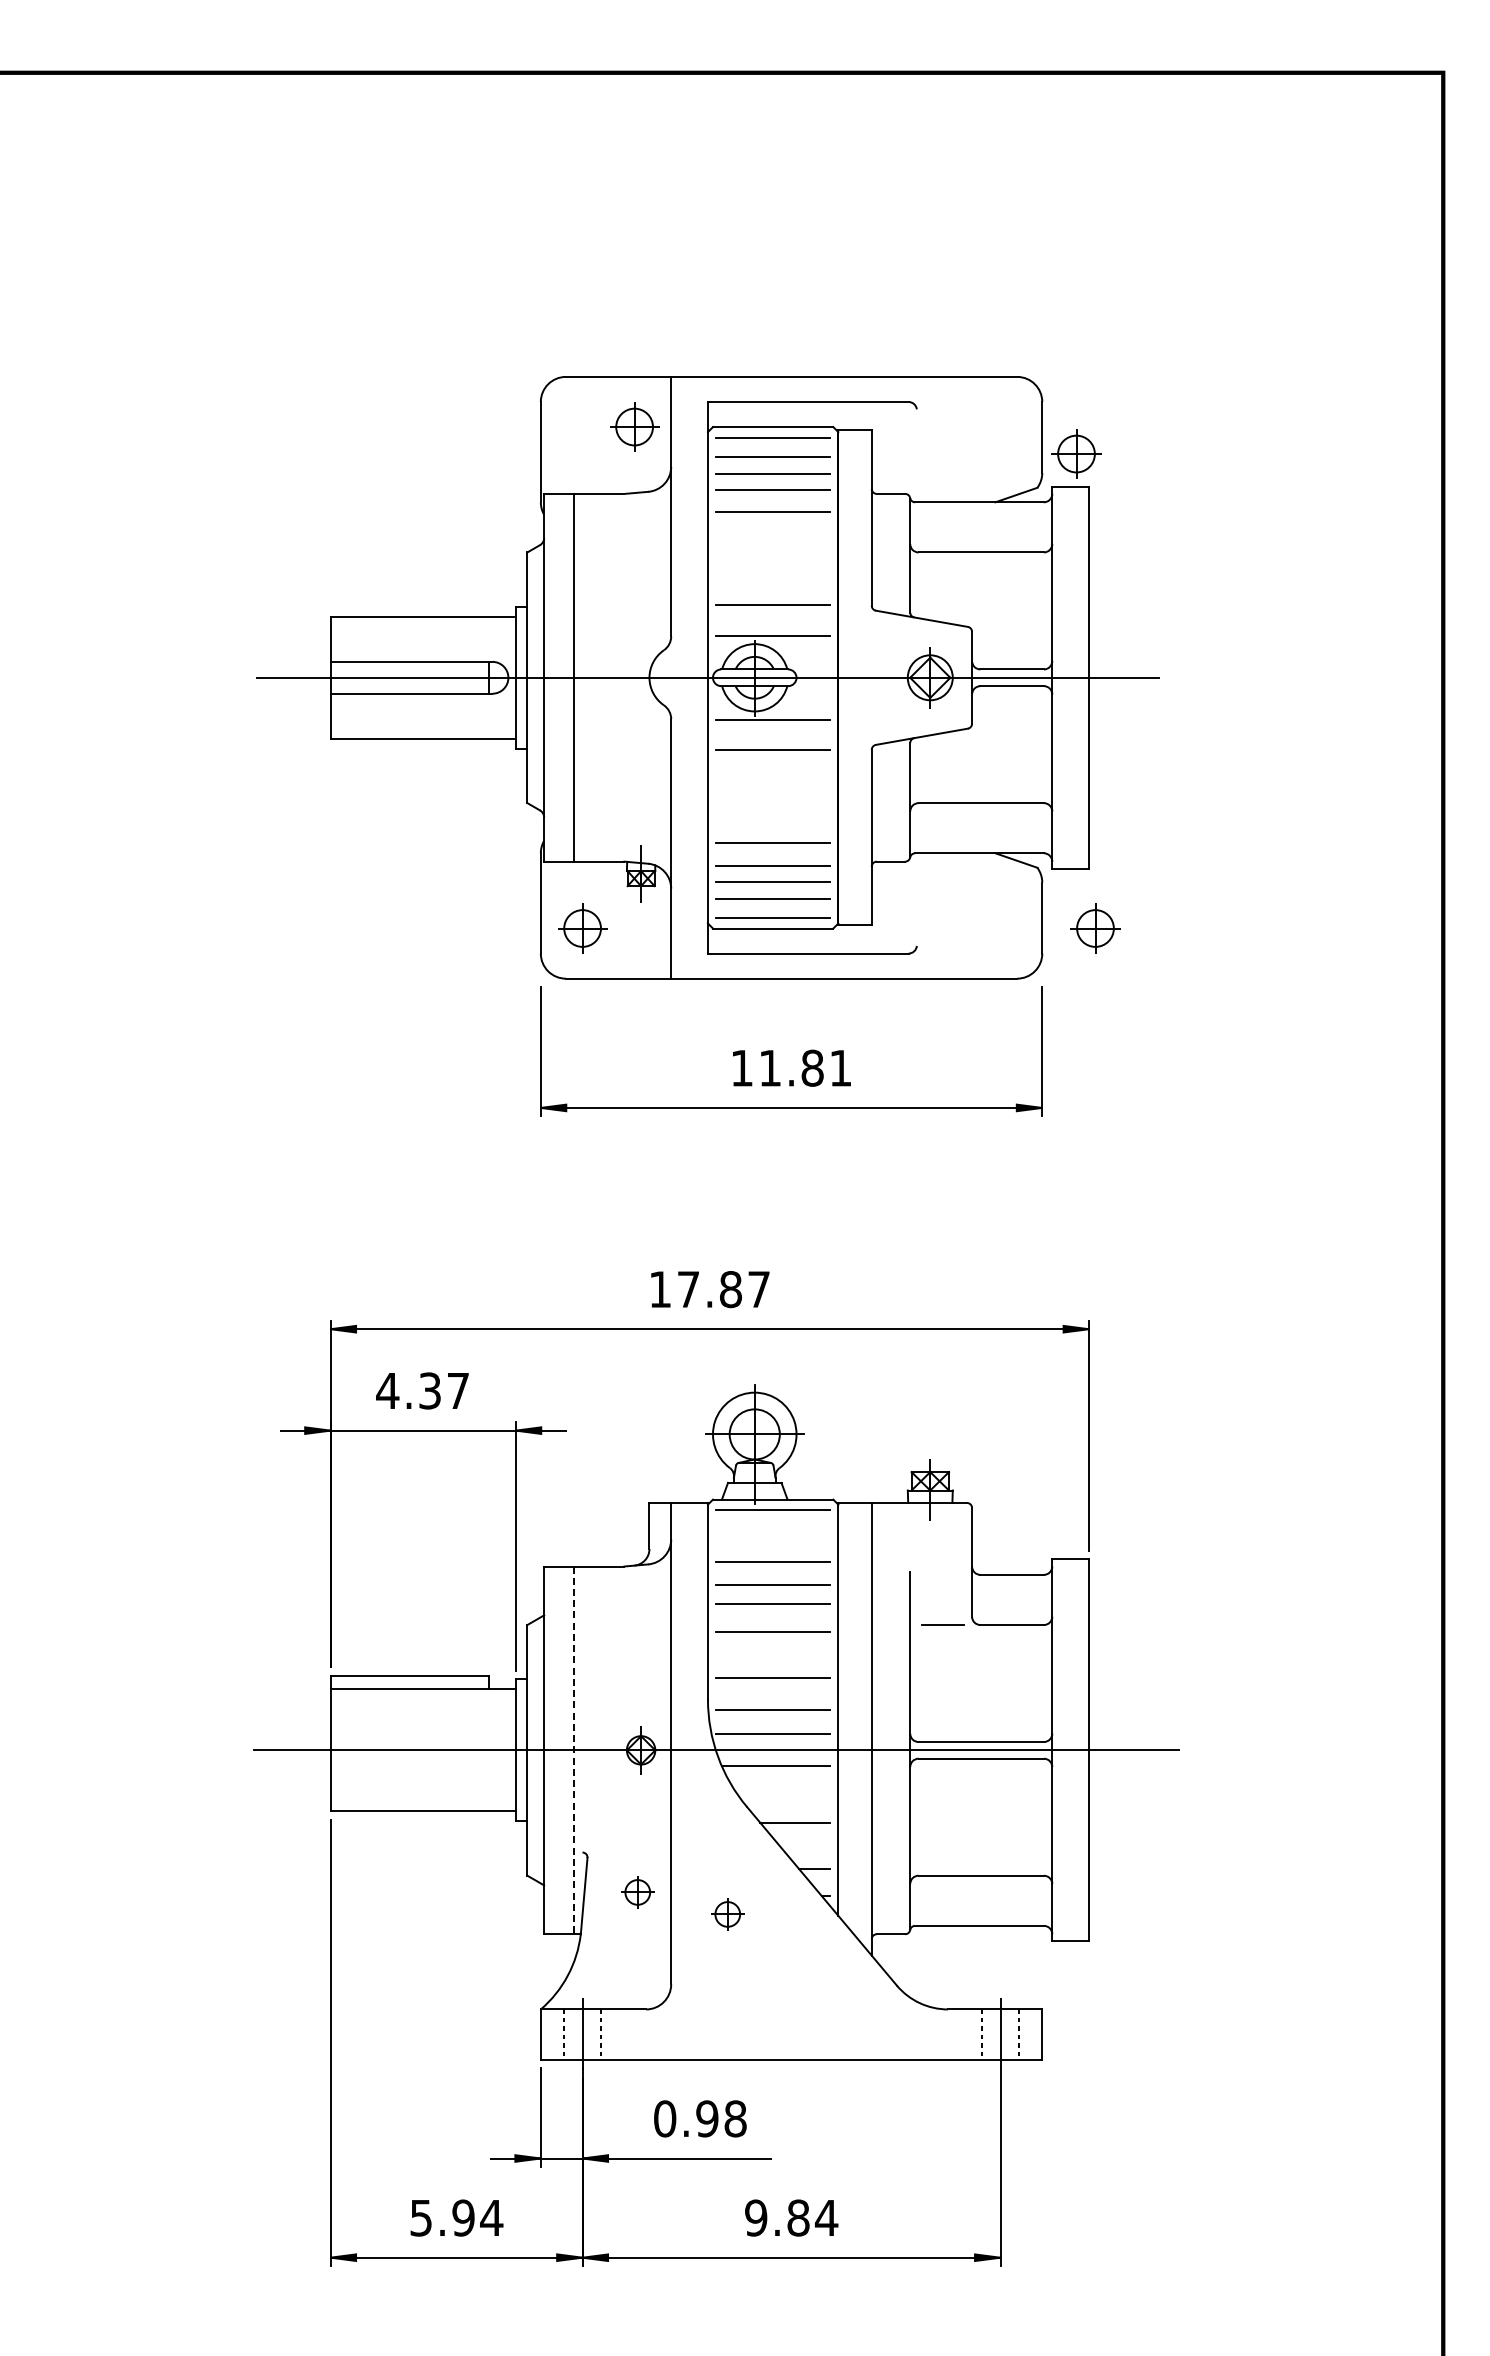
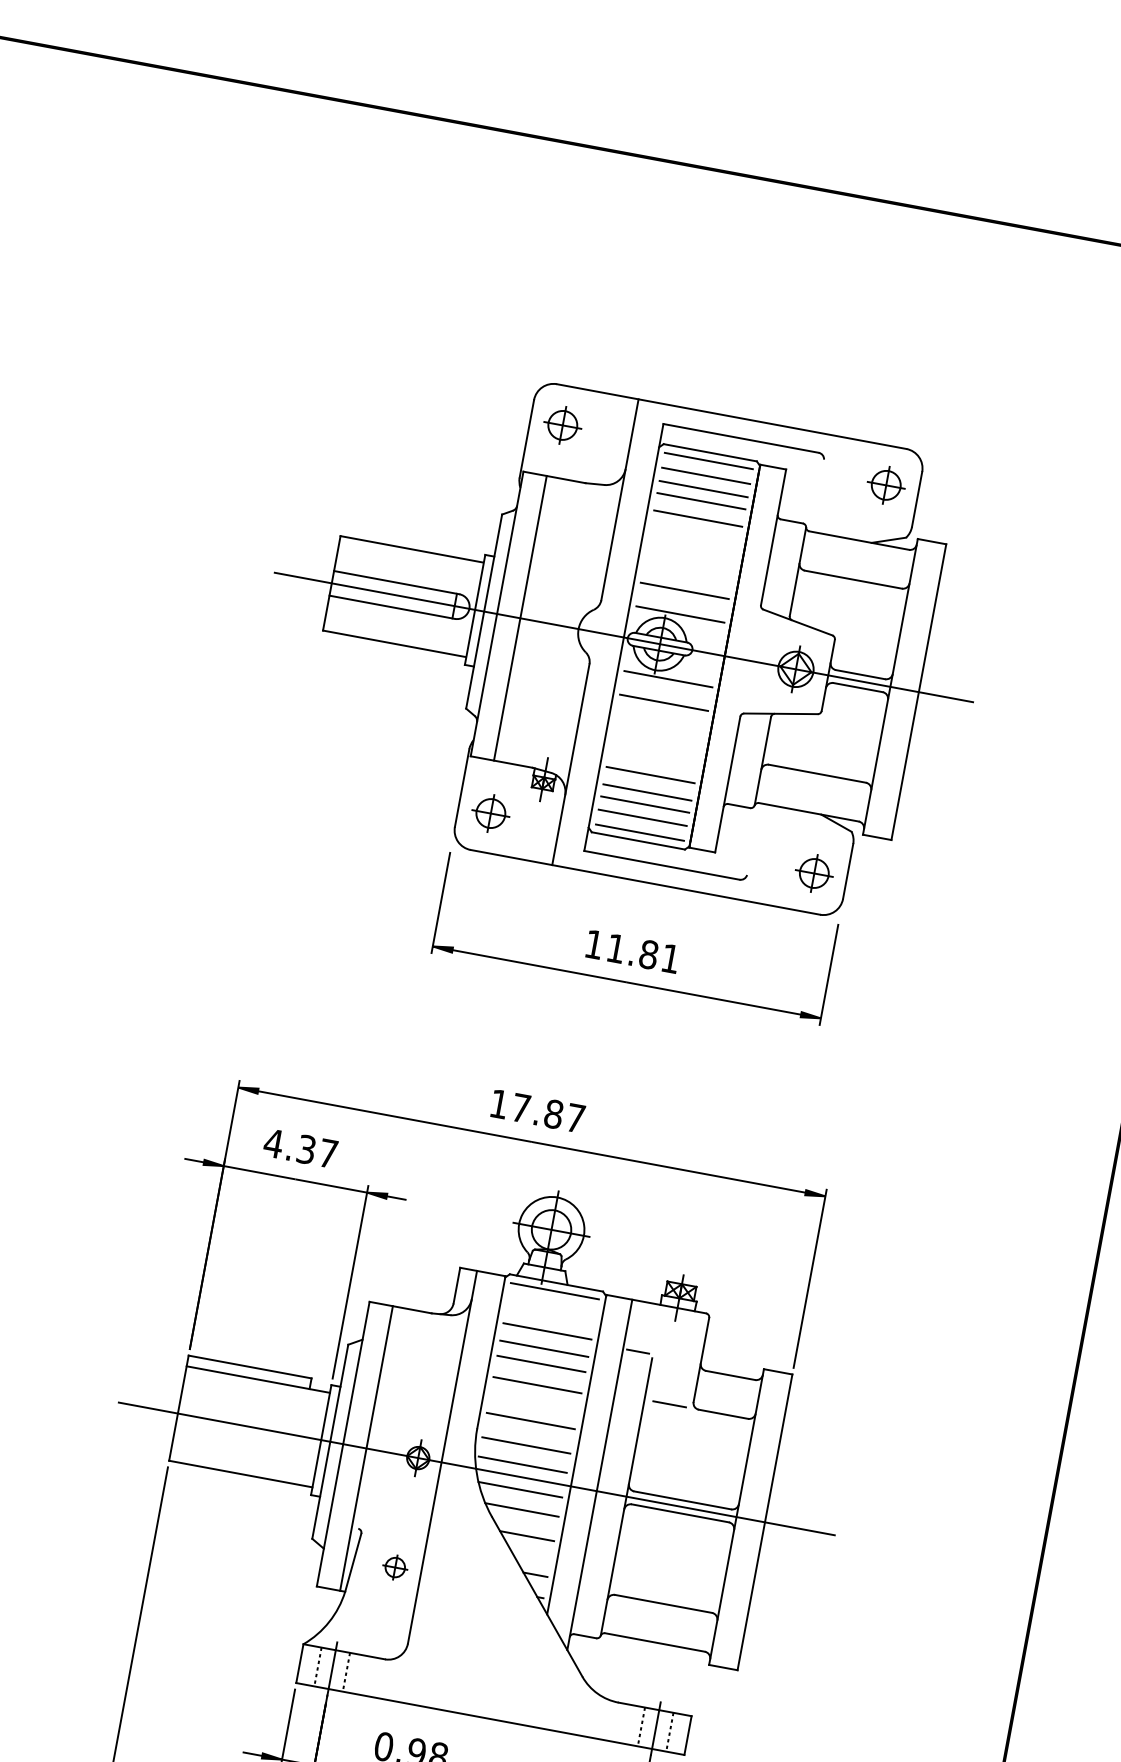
part: (634, 426) -> (562, 424), moved
part: (1076, 453) -> (886, 484), moved
part: (1095, 928) -> (814, 873), moved
line: (890, 1566) -> (637, 1351), added
line: (574, 1750) -> (366, 1448), dashed -> solid
line: (782, 1791) -> (521, 1510), added
part: (727, 1914) -> (461, 1597), removed

